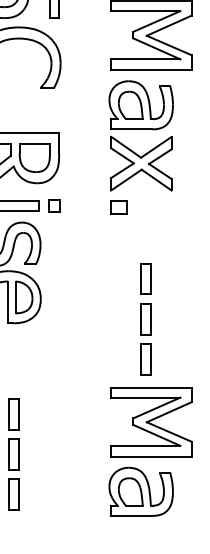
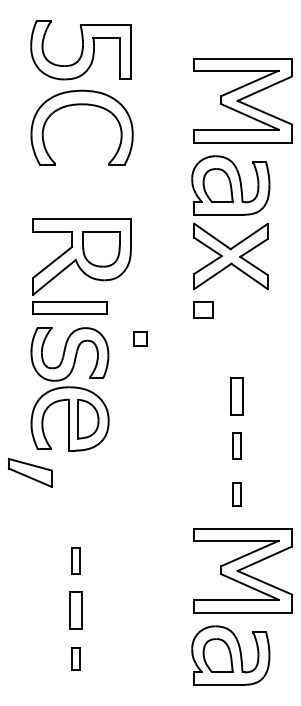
part: (54, 205) -> (140, 338), moved
part: (145, 319) -> (236, 445), size x0.7
part: (145, 359) -> (236, 494), size x0.6
part: (13, 414) -> (75, 561), size x0.7
part: (13, 495) -> (75, 659), size x0.6

